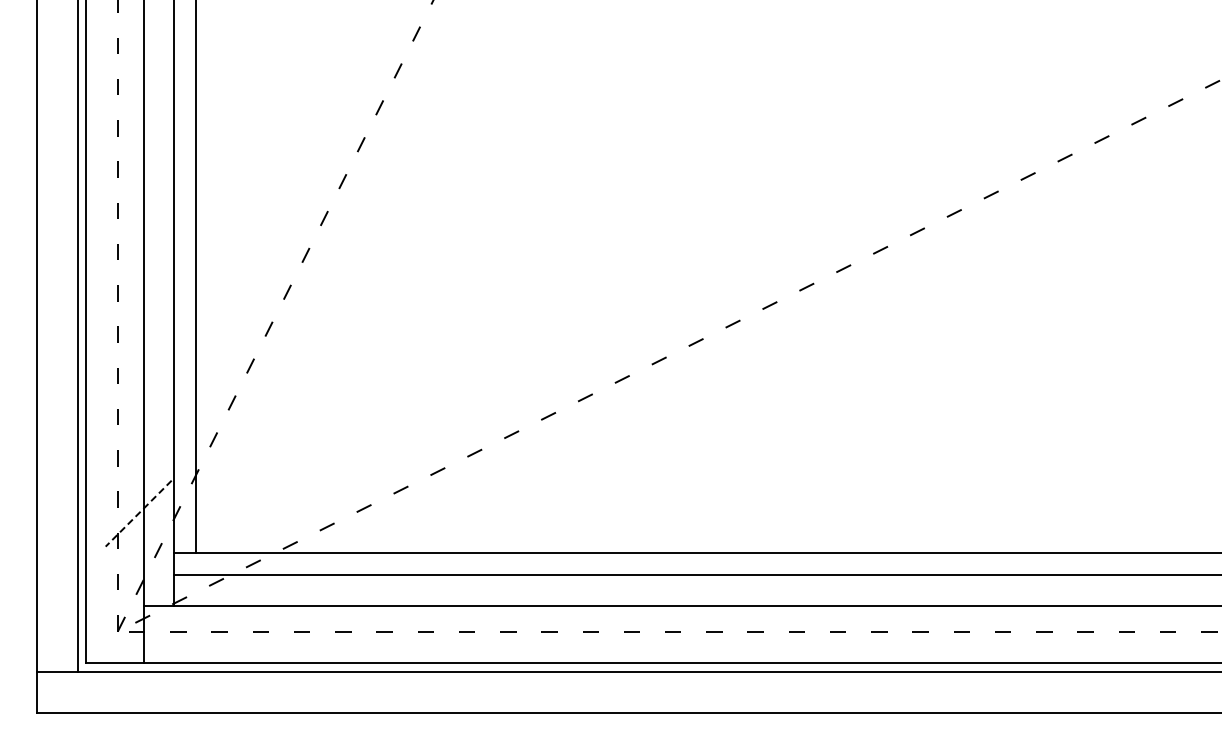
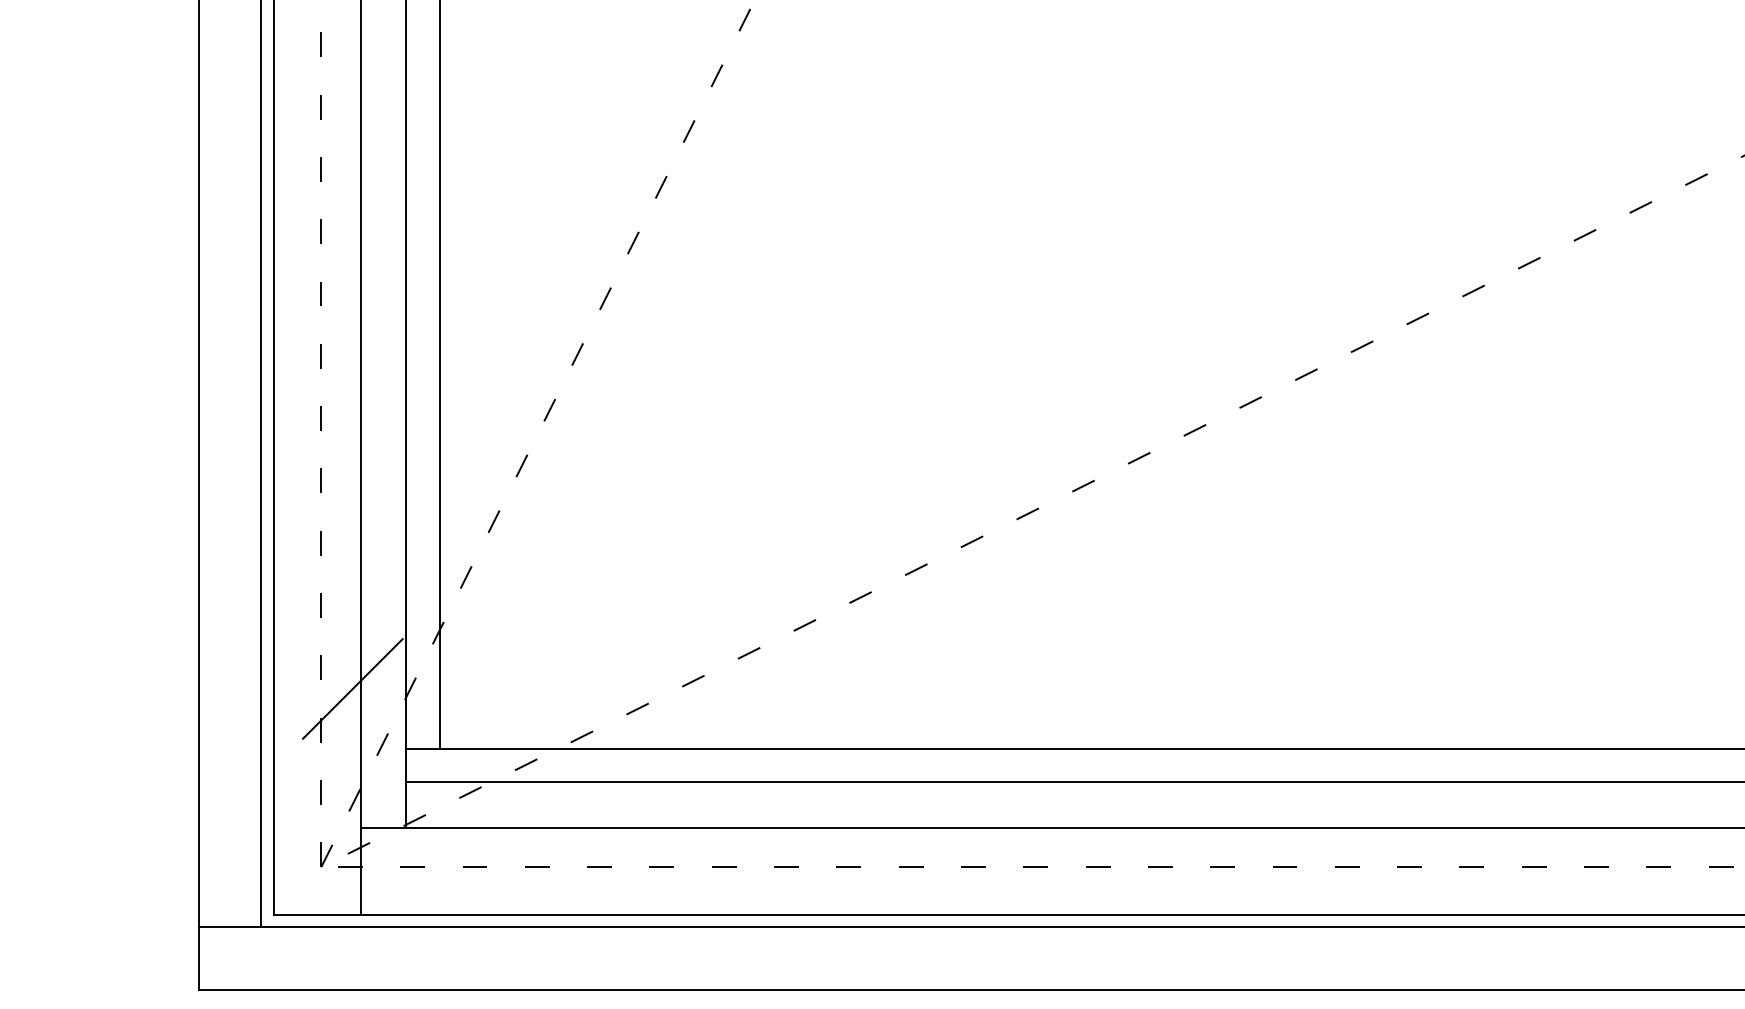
line: (138, 513) -> (352, 688), dashed -> solid

